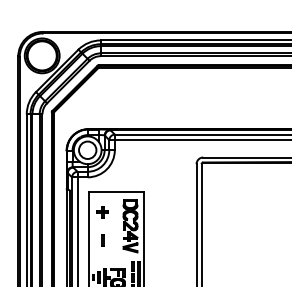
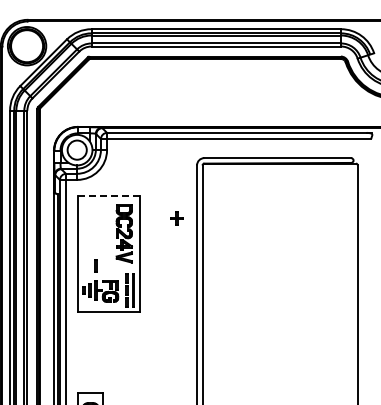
line: (117, 191) -> (109, 195), solid -> dashed
part: (102, 212) -> (176, 218), moved
part: (102, 239) -> (95, 265), moved

